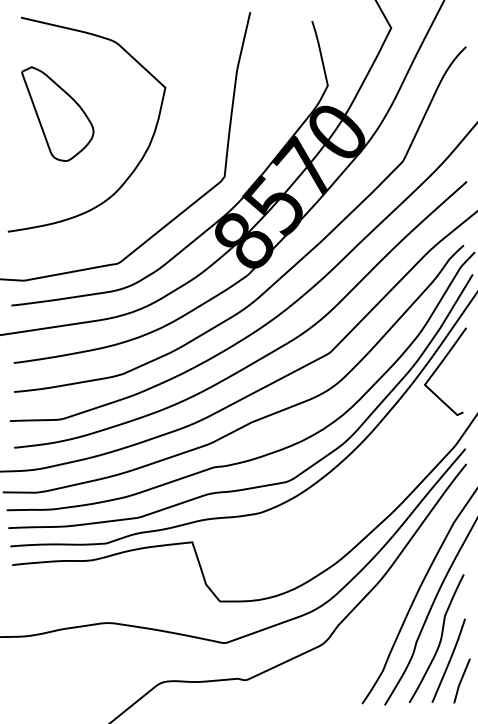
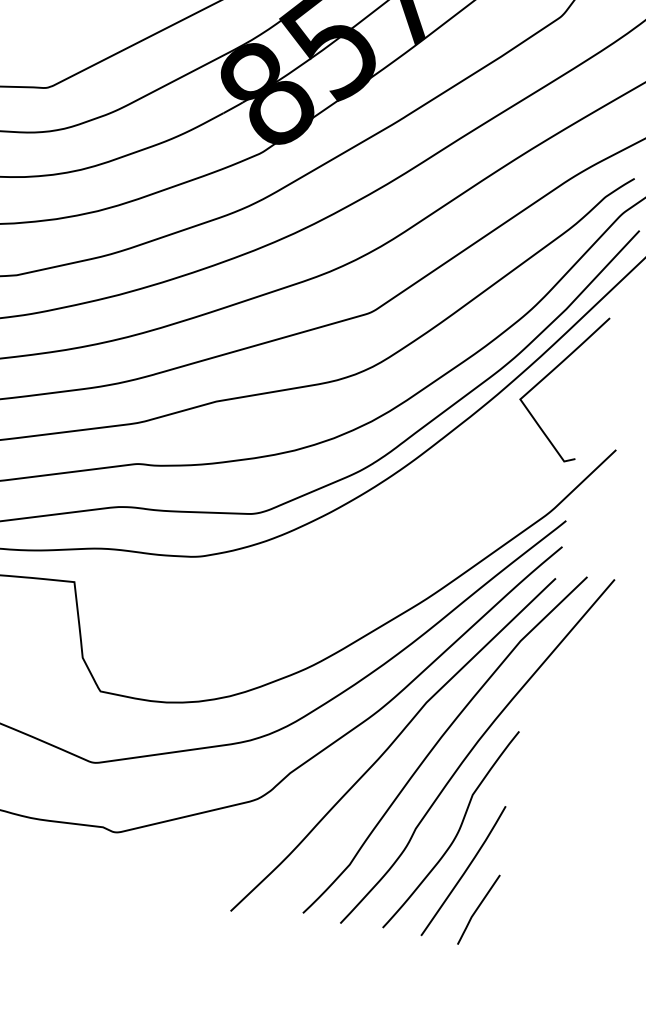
curve: (393, 596) -> (393, 743), added

